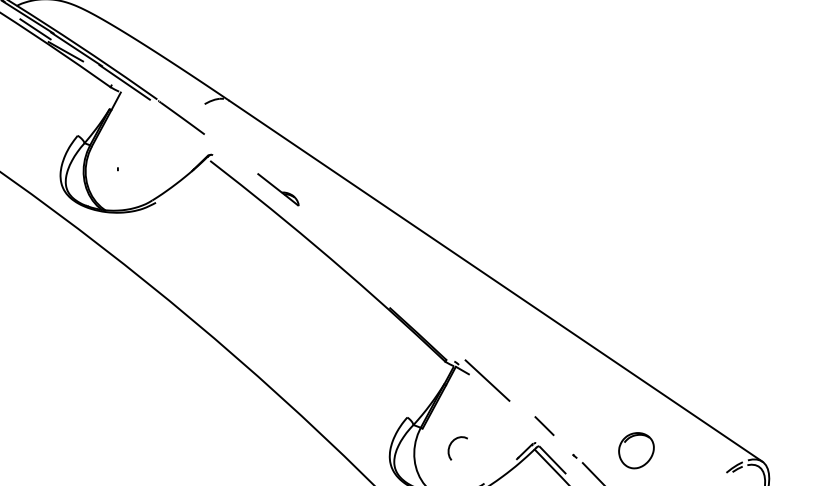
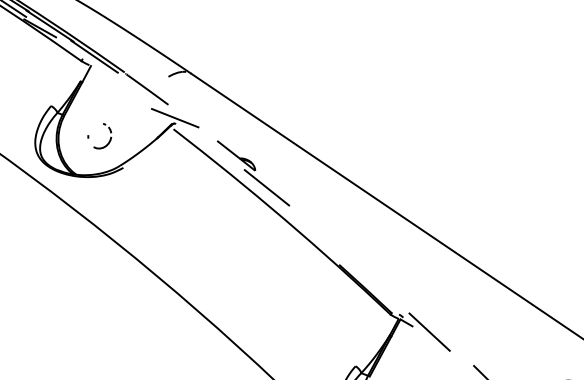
line: (211, 148) -> (174, 117), added
part: (141, 169) -> (110, 137), added
line: (311, 224) -> (267, 187), added

